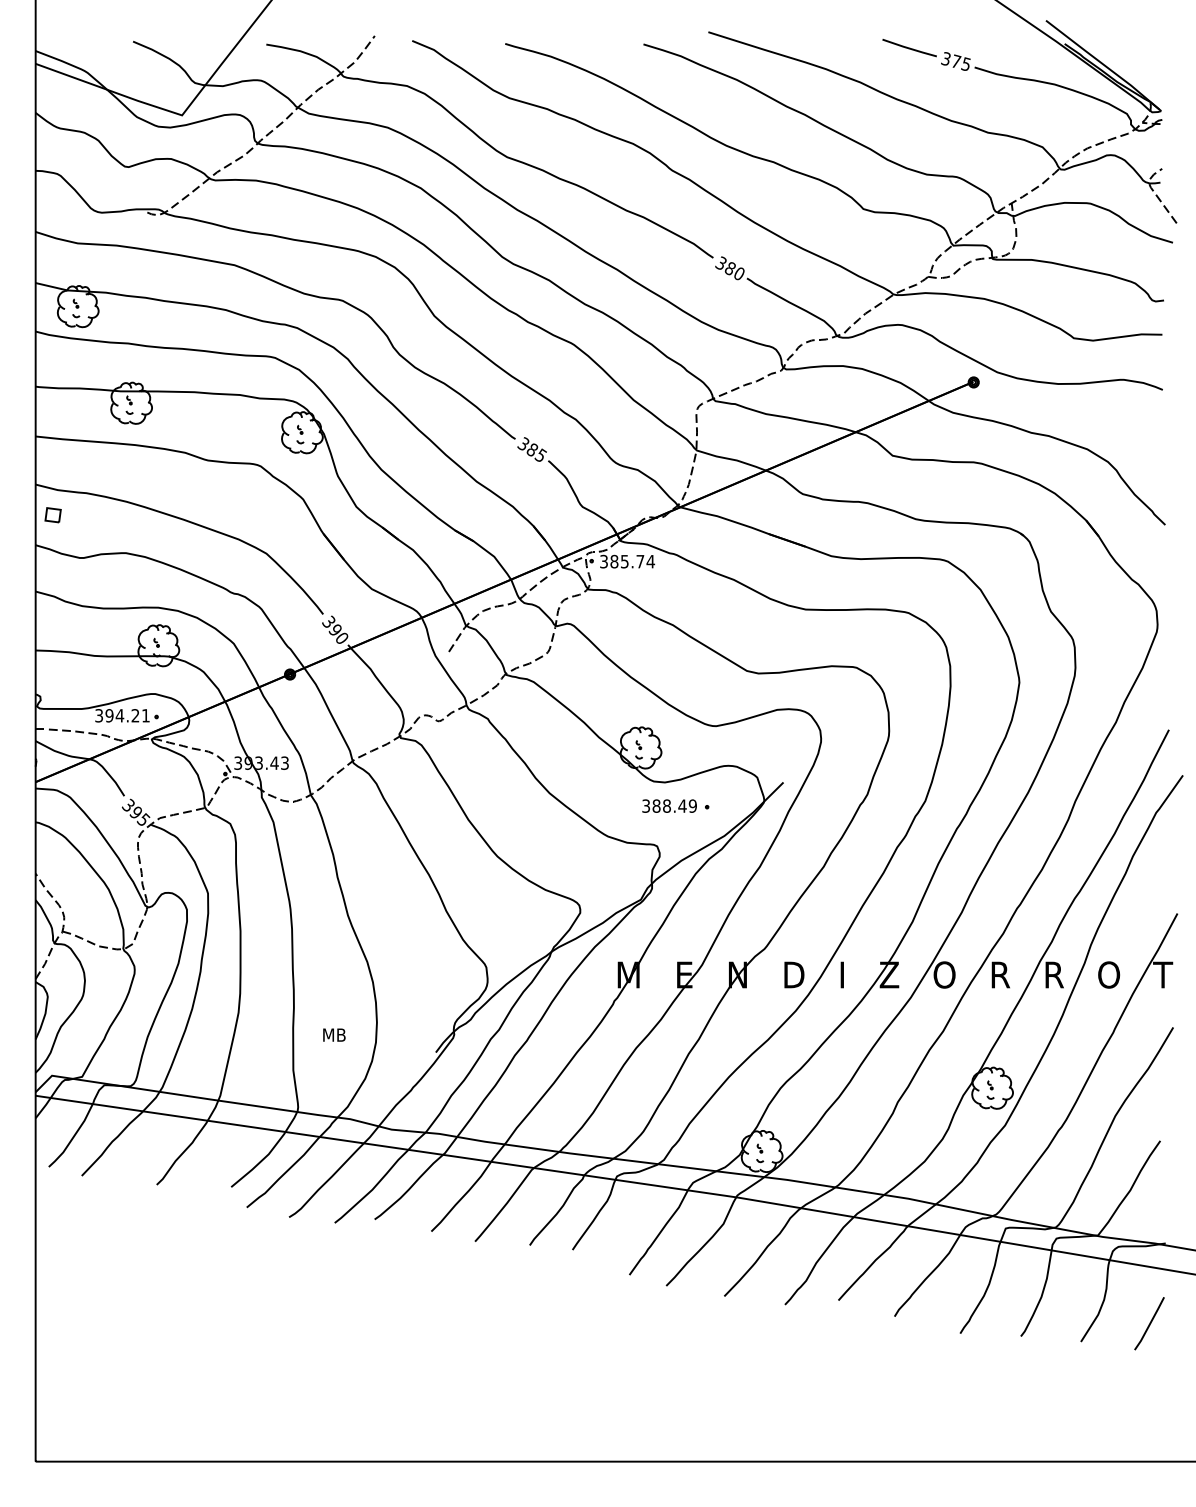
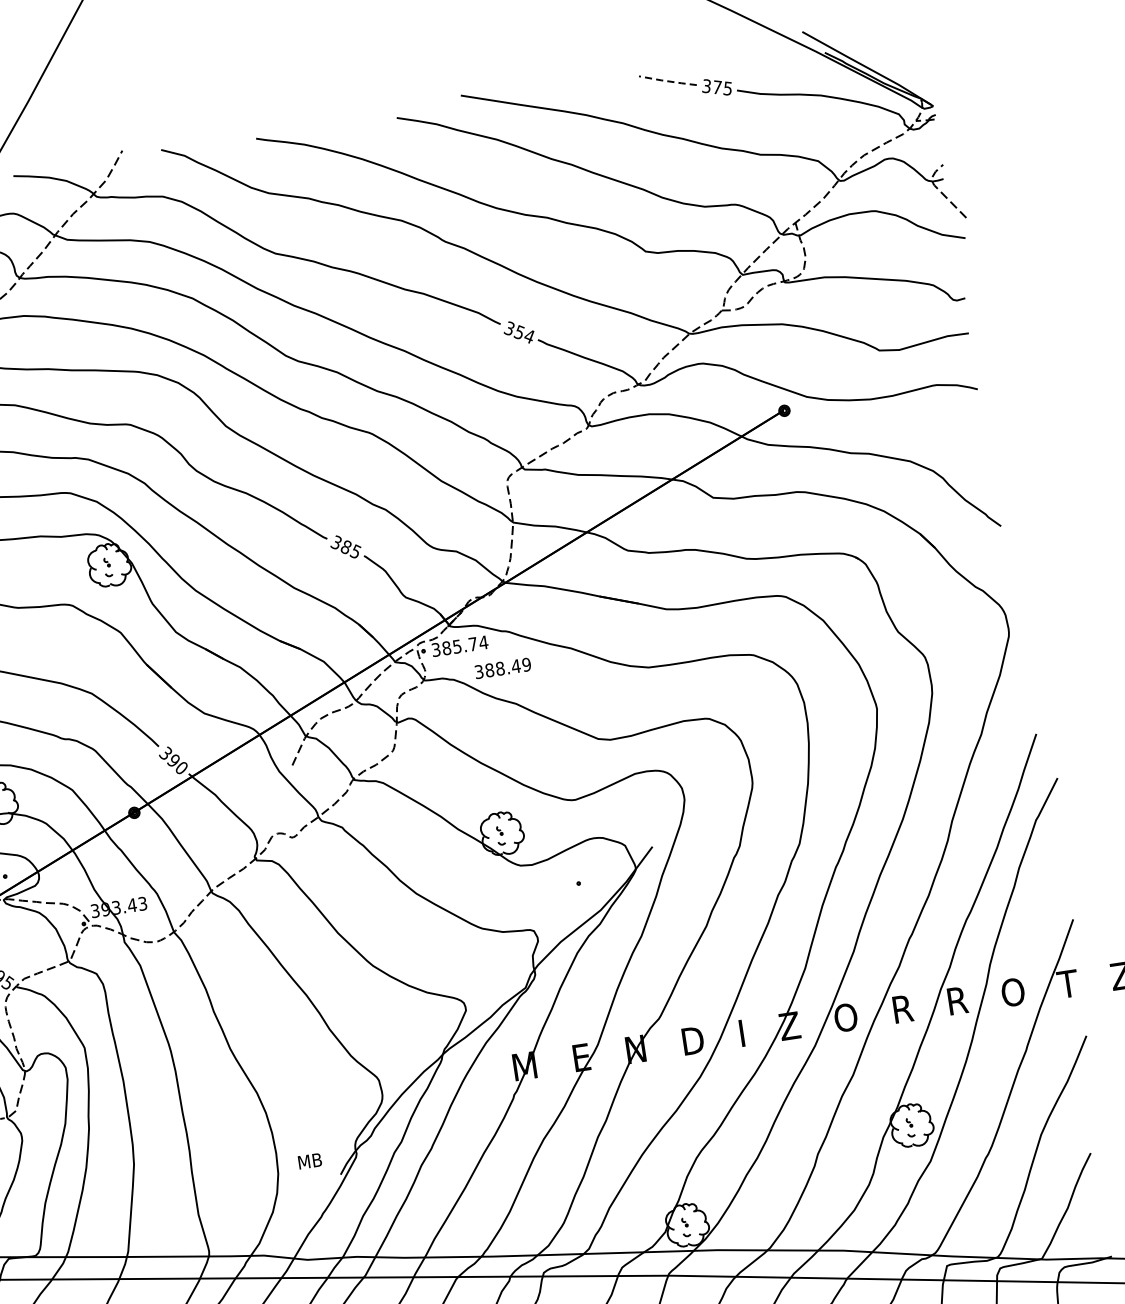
line: (909, 48) -> (667, 81), solid -> dashed
text: (734, 270) -> (524, 333), 380 -> 354
text: (669, 805) -> (502, 667), moved
text: (334, 1034) -> (310, 1160), moved

